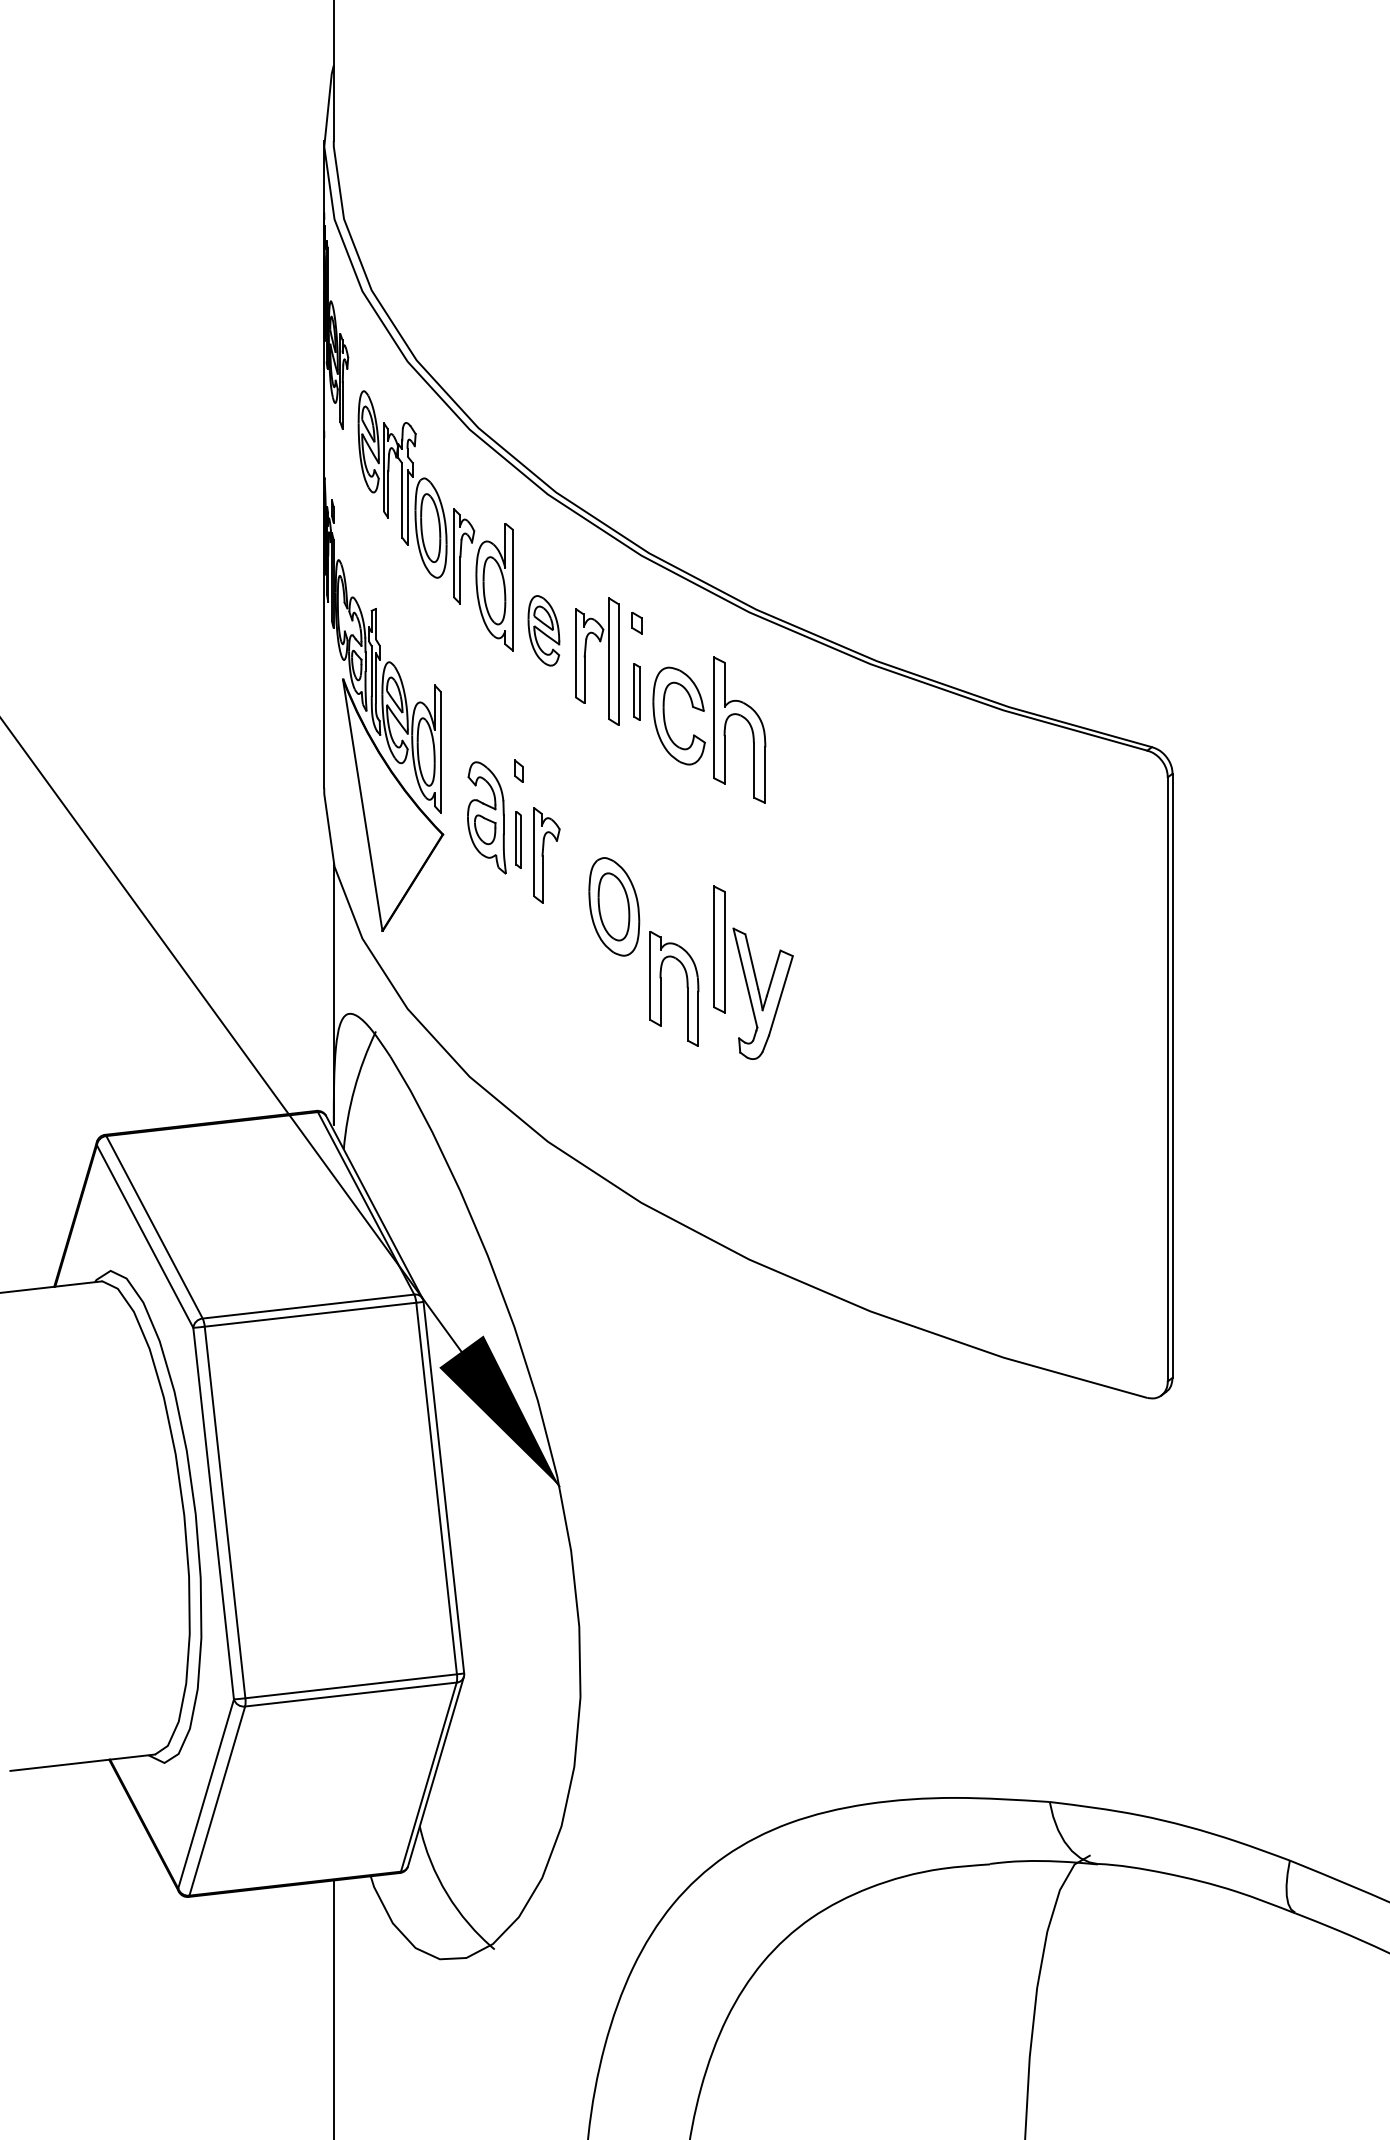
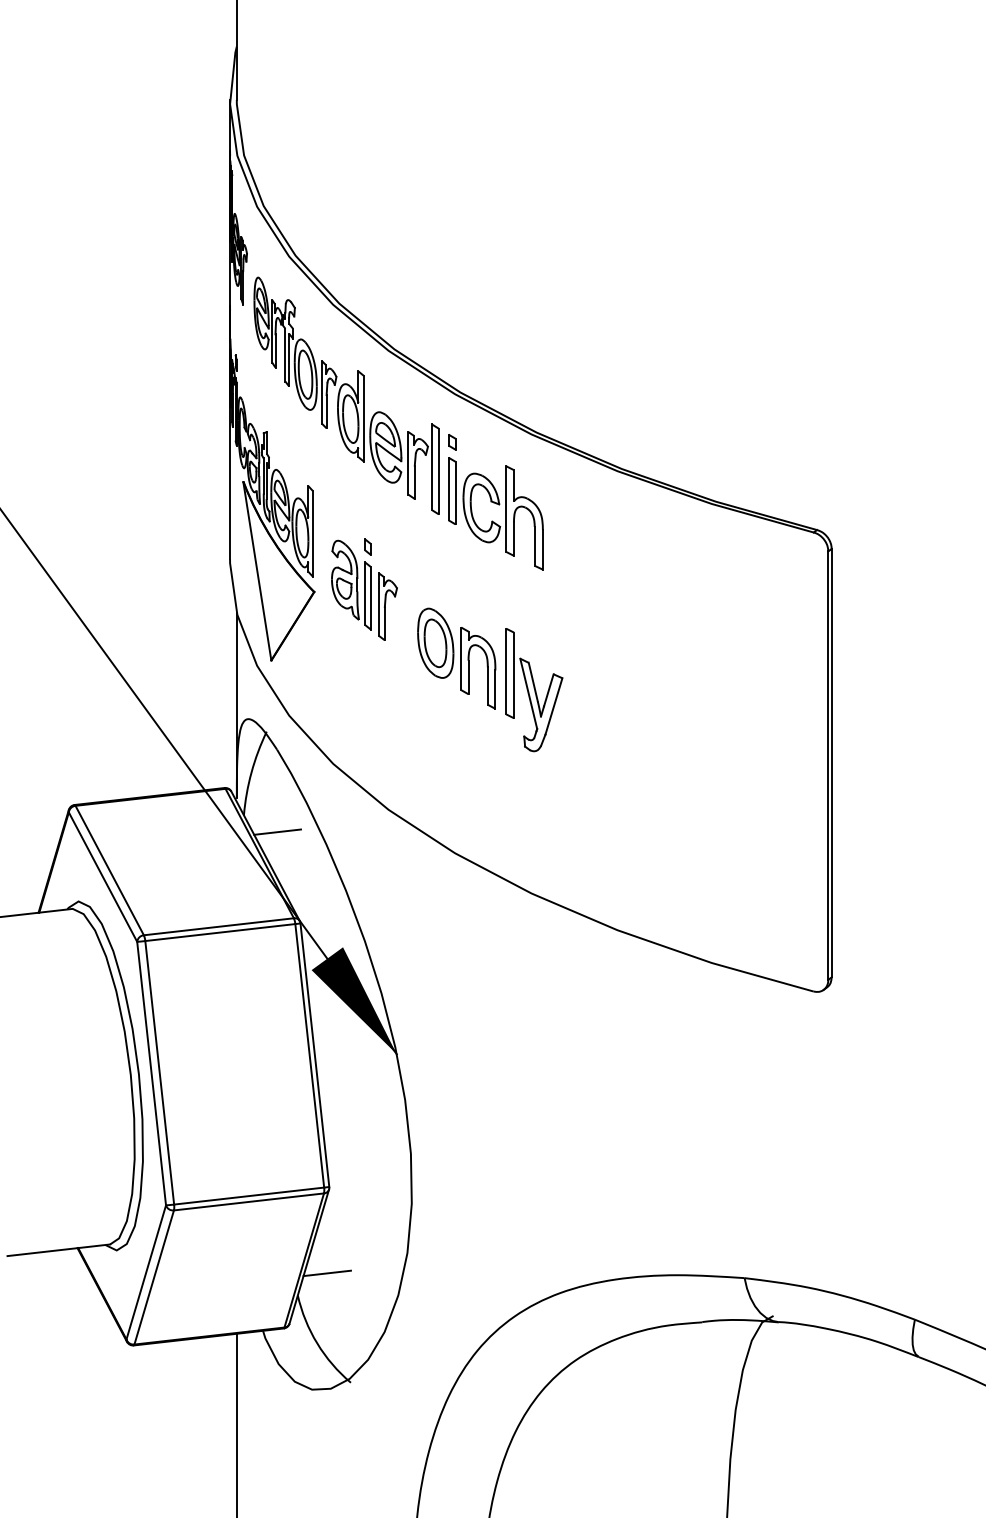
part: (543, 630) -> (385, 447), size x1.43
part: (636, 691) -> (451, 490), size x1.67
part: (518, 839) -> (367, 595), size x1.67
part: (686, 987) -> (486, 667), moved
line: (391, 1172) -> (277, 831), added
line: (460, 1795) -> (326, 1273), added

